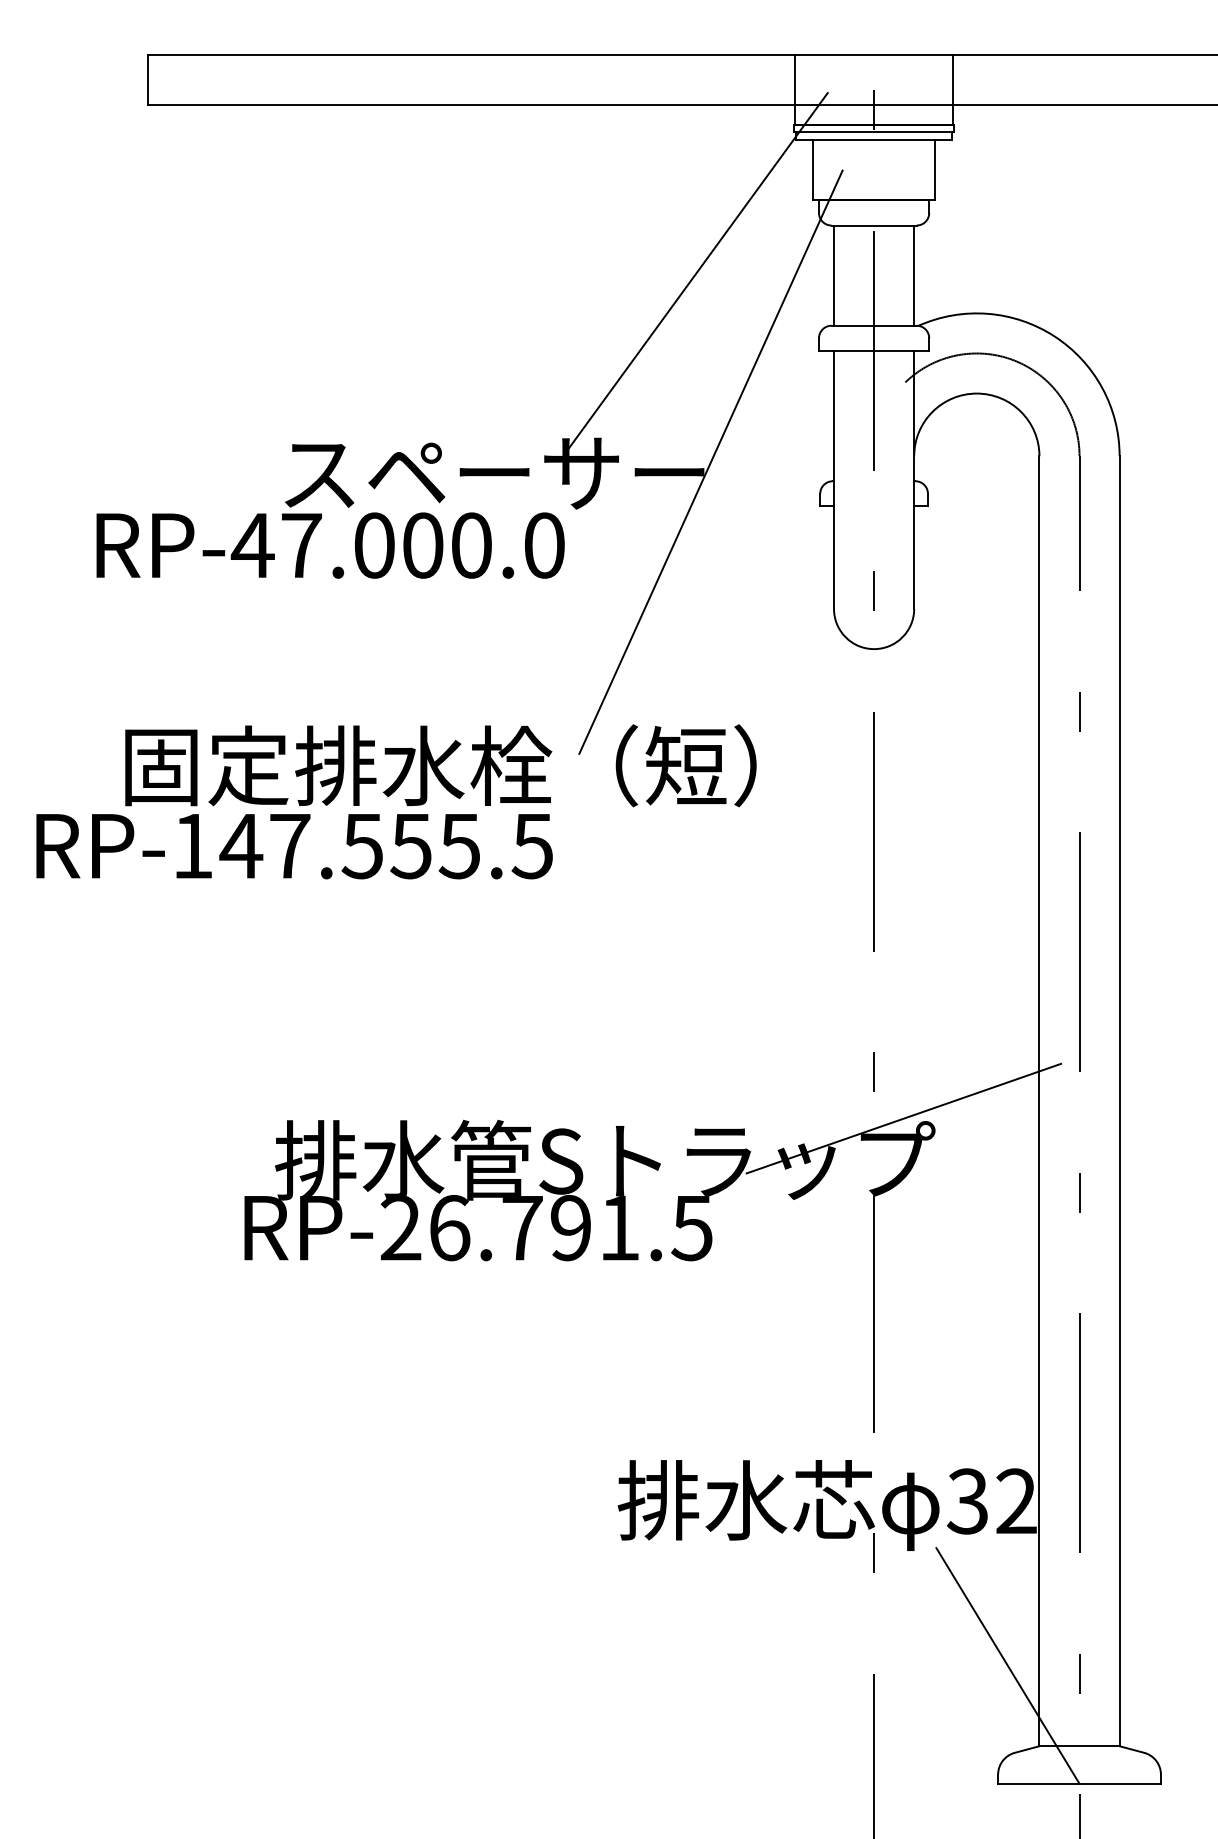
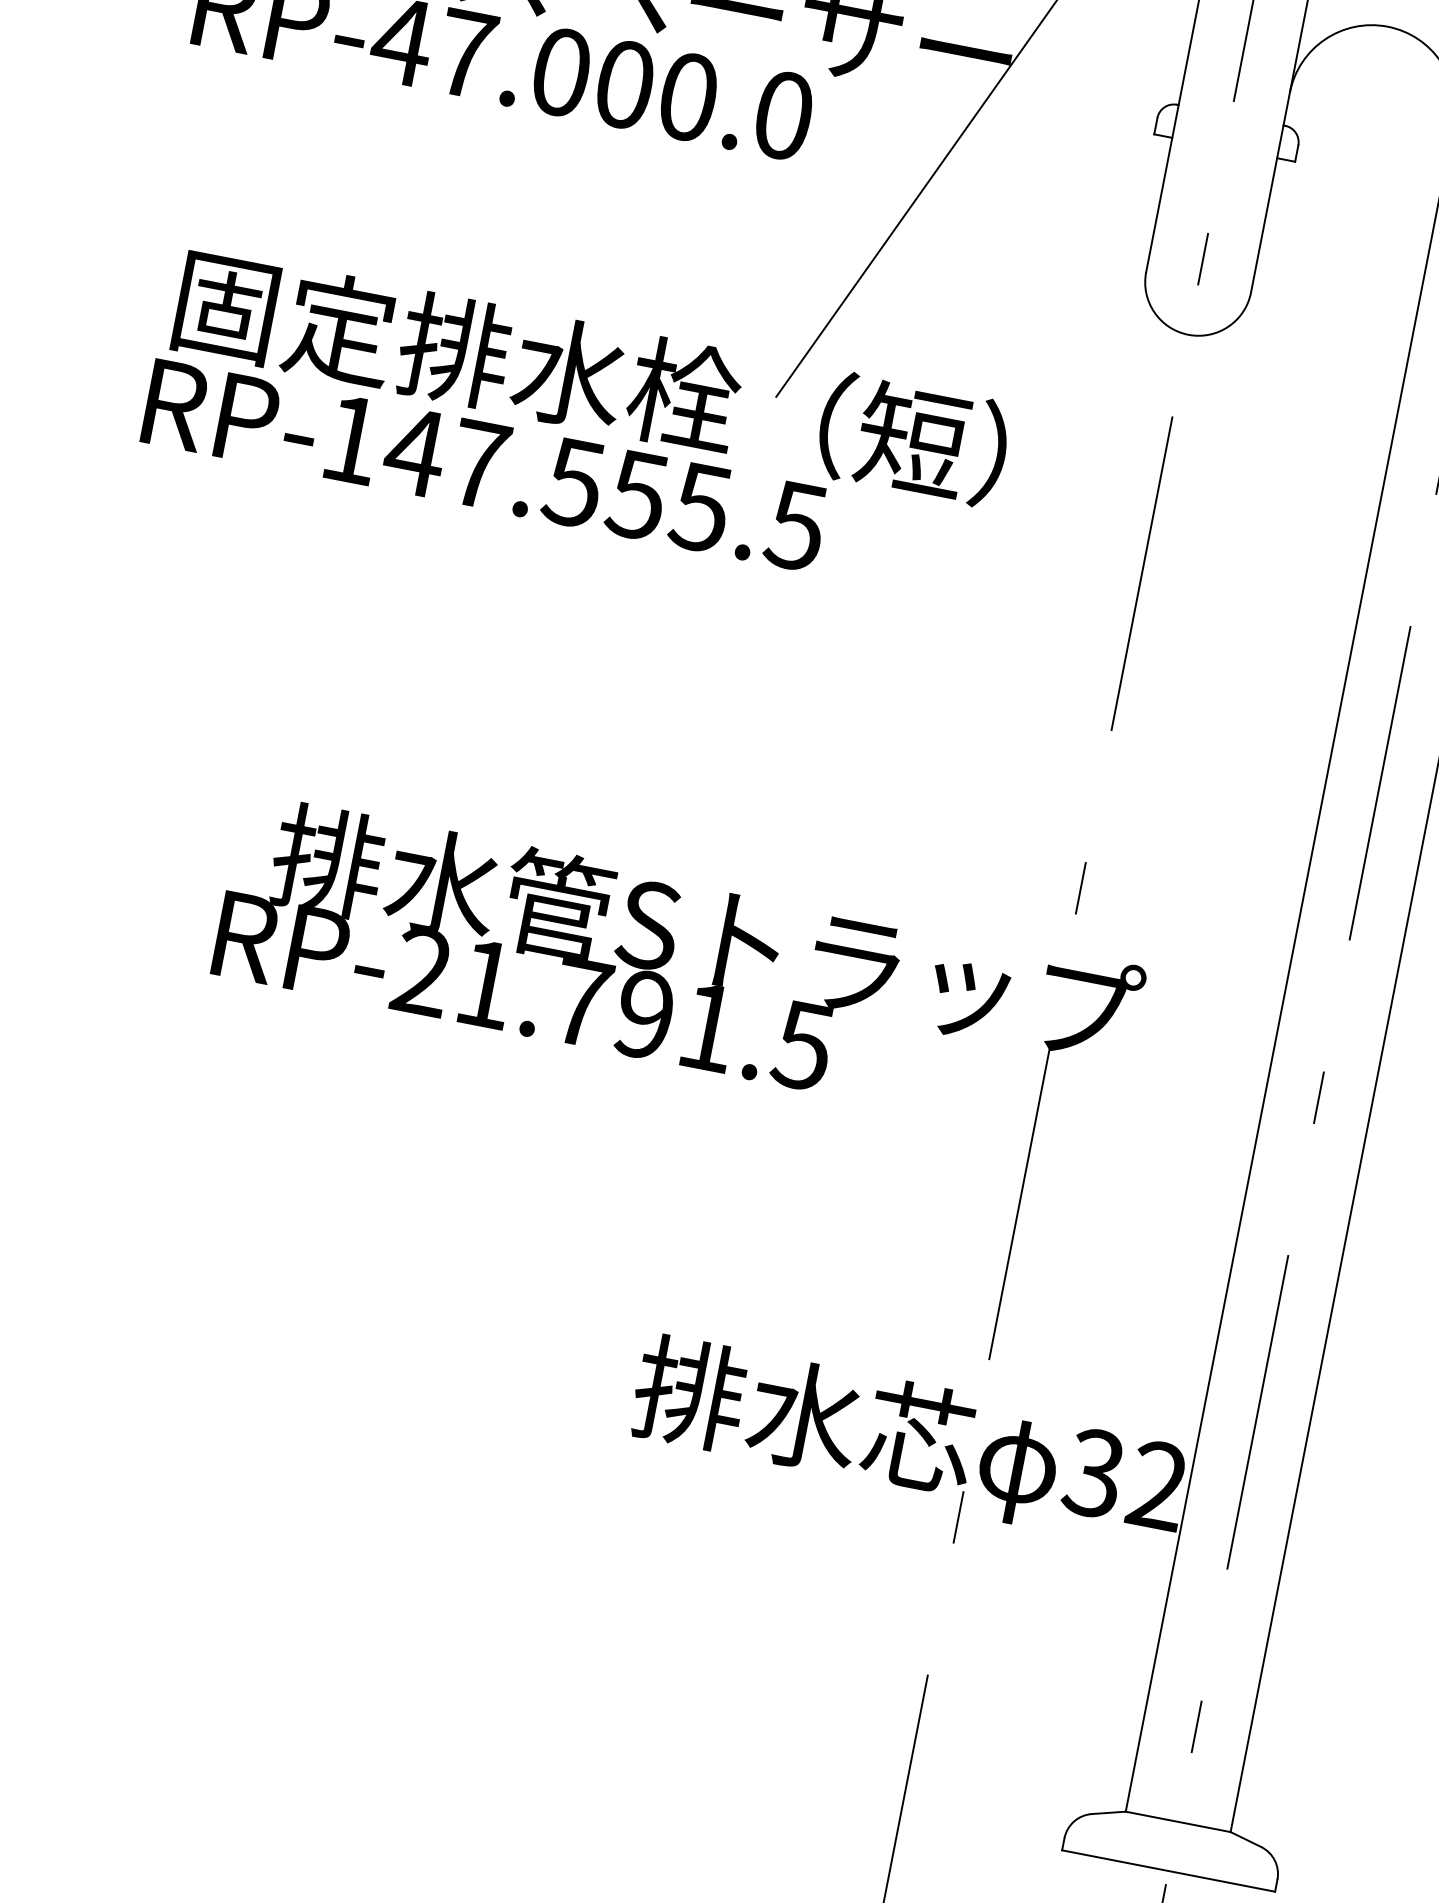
text: (294, 846) -> (484, 465), moved
line: (903, 1118) -> (1107, 956), removed
text: (450, 1228) -> (487, 984), RP-26.791.5 -> RP-21.791.5
line: (1007, 1665) -> (1104, 1697), removed

